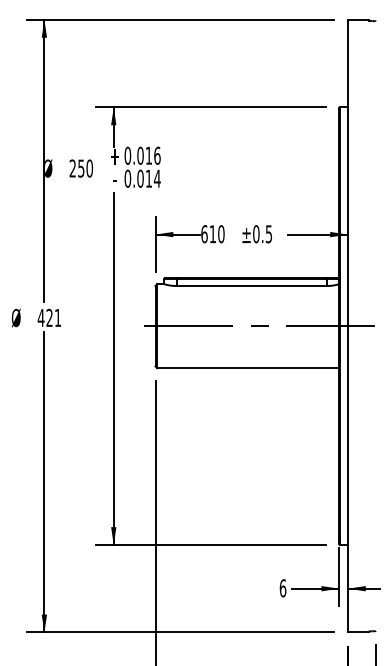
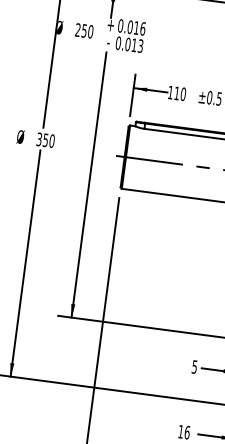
text: (156, 178) -> (140, 45), 0.014 -> 0.013
text: (204, 234) -> (170, 92), 610 -> 110
text: (49, 317) -> (45, 139), 421 -> 350
text: (282, 588) -> (194, 367), 6 -> 5

